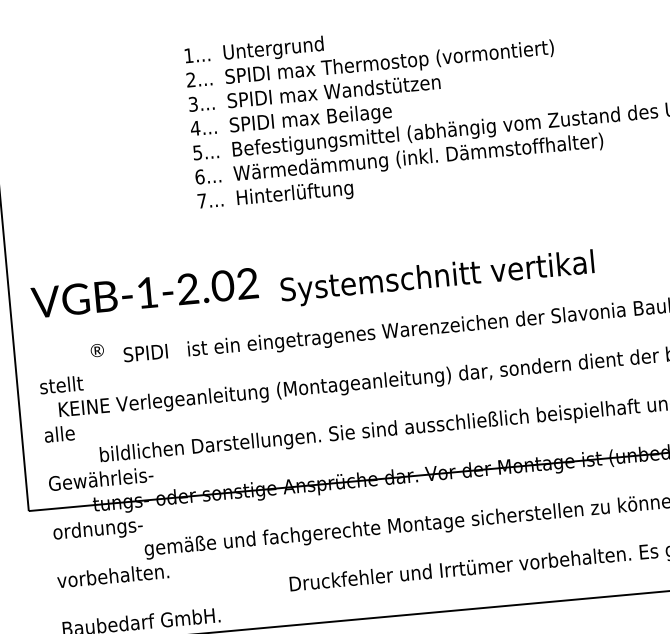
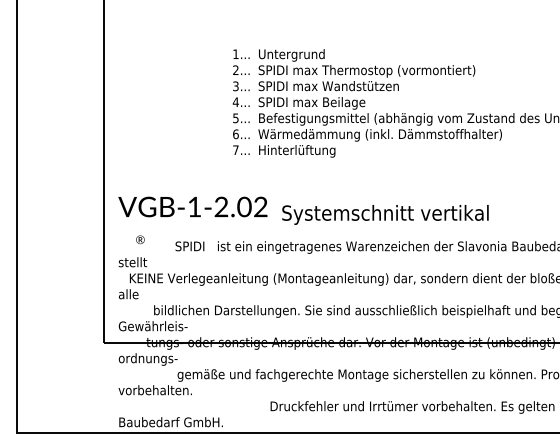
text: (97, 350) -> (140, 239), moved

